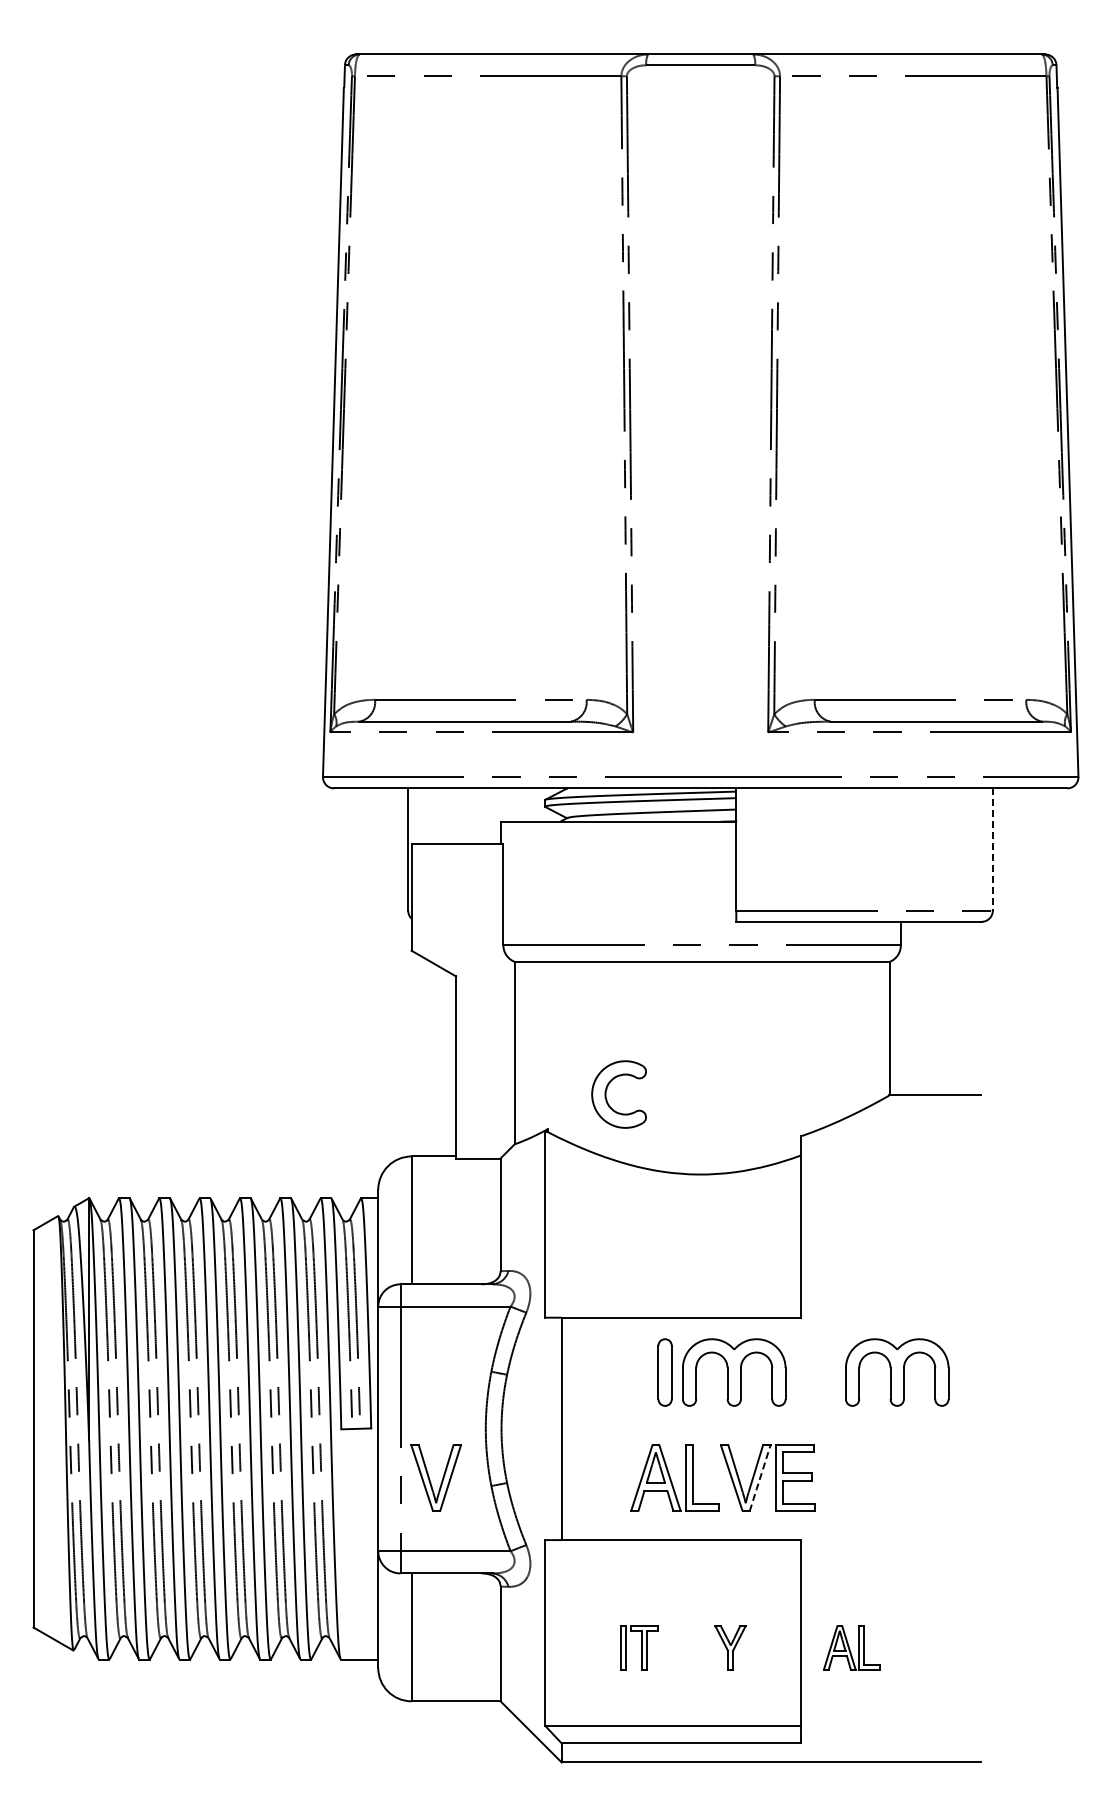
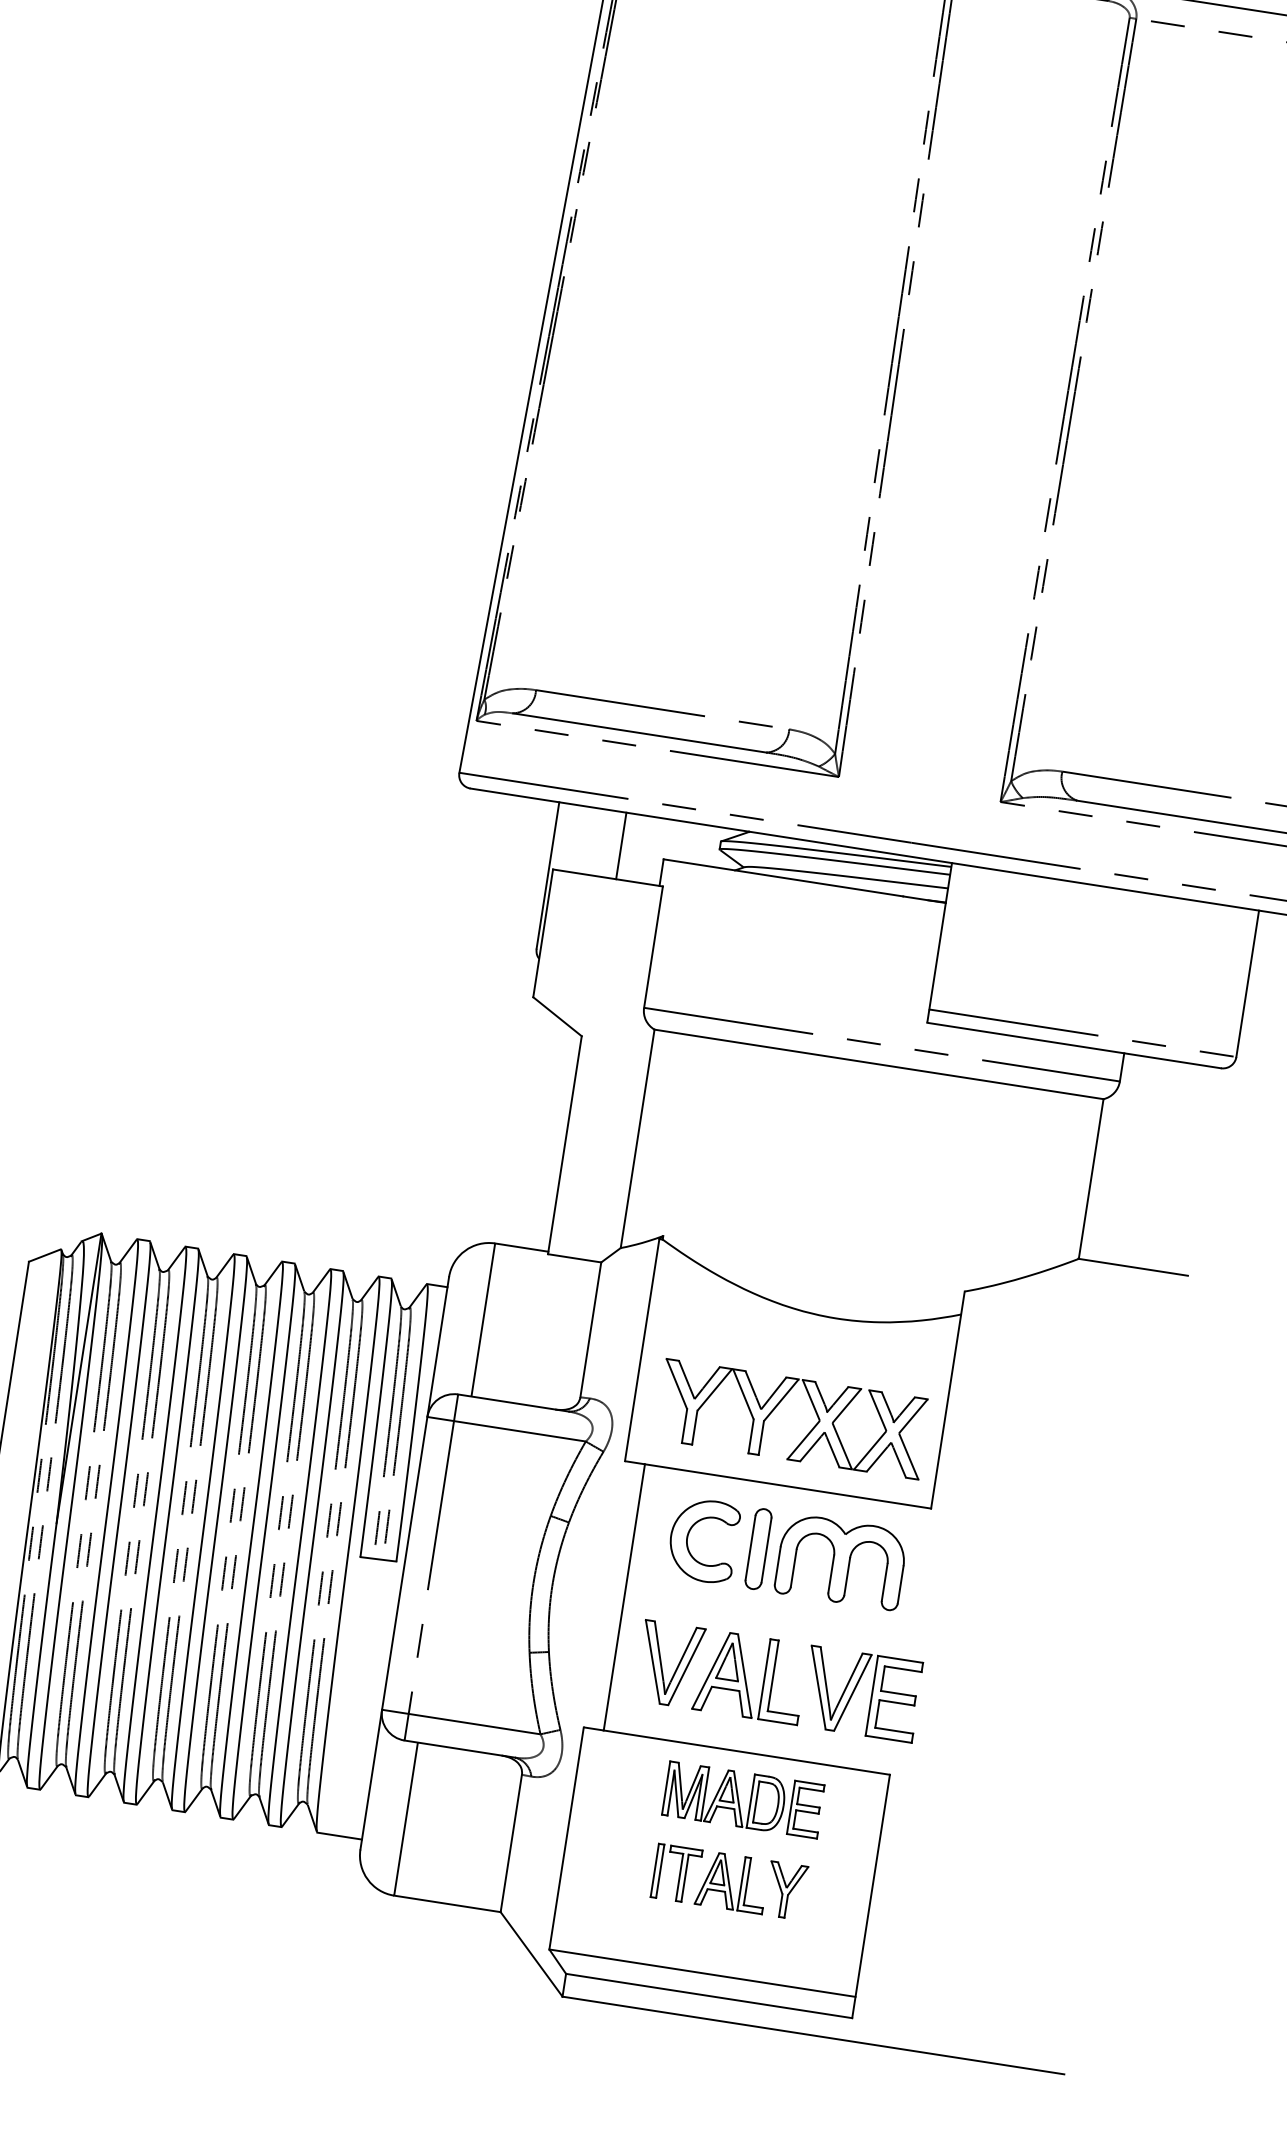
line: (464, 816) -> (621, 846), added
line: (992, 850) -> (1247, 984), dashed -> solid
part: (606, 1094) -> (688, 1538), moved
part: (662, 1254) -> (777, 1407), added
part: (897, 1372) -> (1036, 1592), removed
part: (435, 1477) -> (668, 1663), moved
line: (760, 1478) -> (853, 1693), dashed -> solid
part: (684, 1579) -> (743, 1800), added
part: (851, 1647) -> (731, 1881), moved

